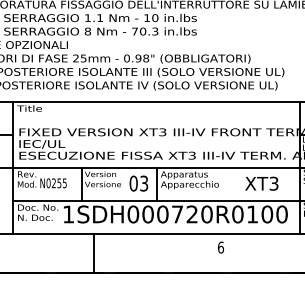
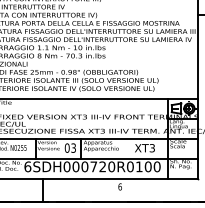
text: (68, 213) -> (27, 166), 1SDH000720R0100 -> 6SDH000720R0100

